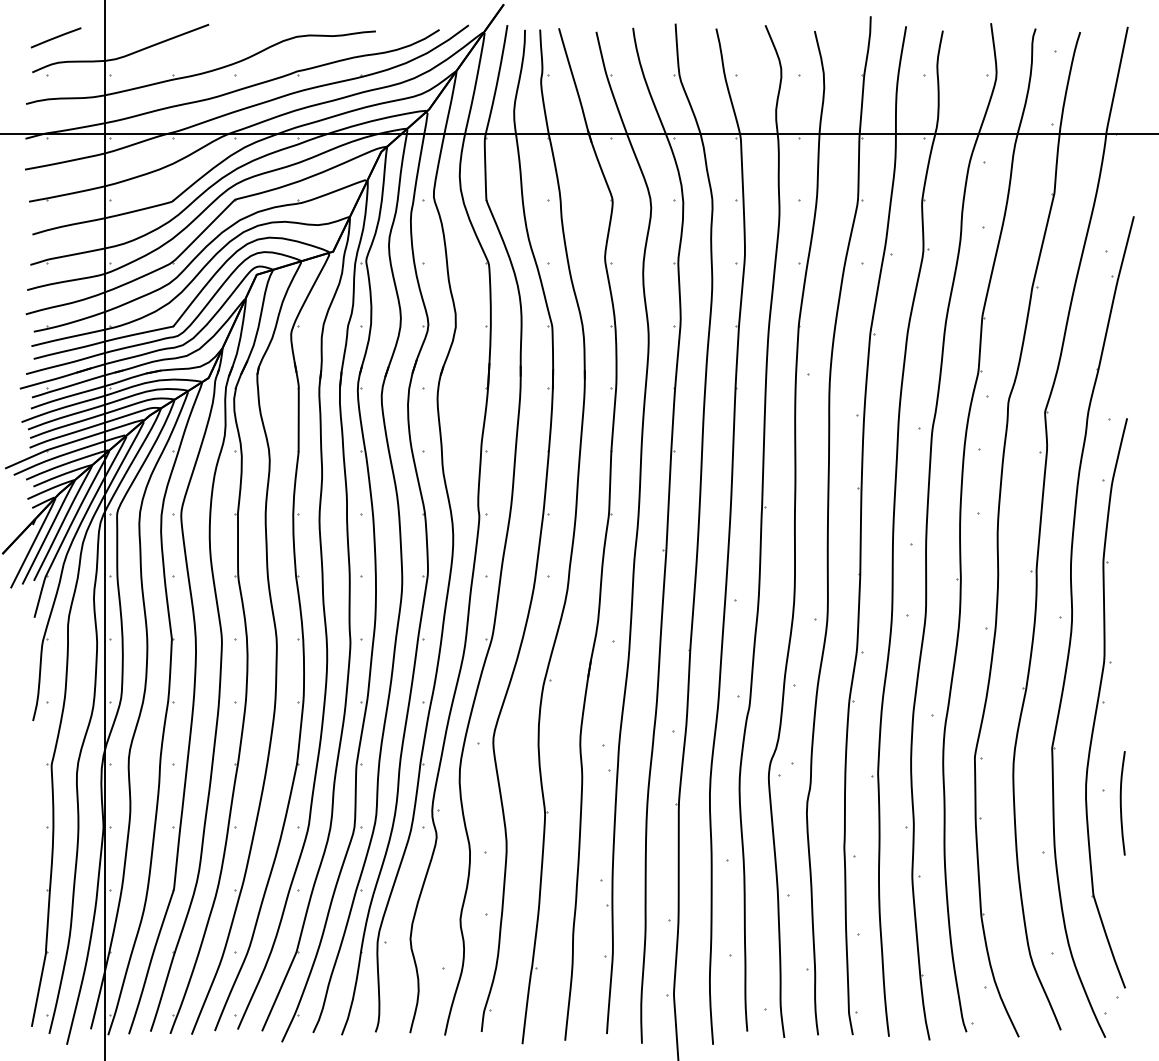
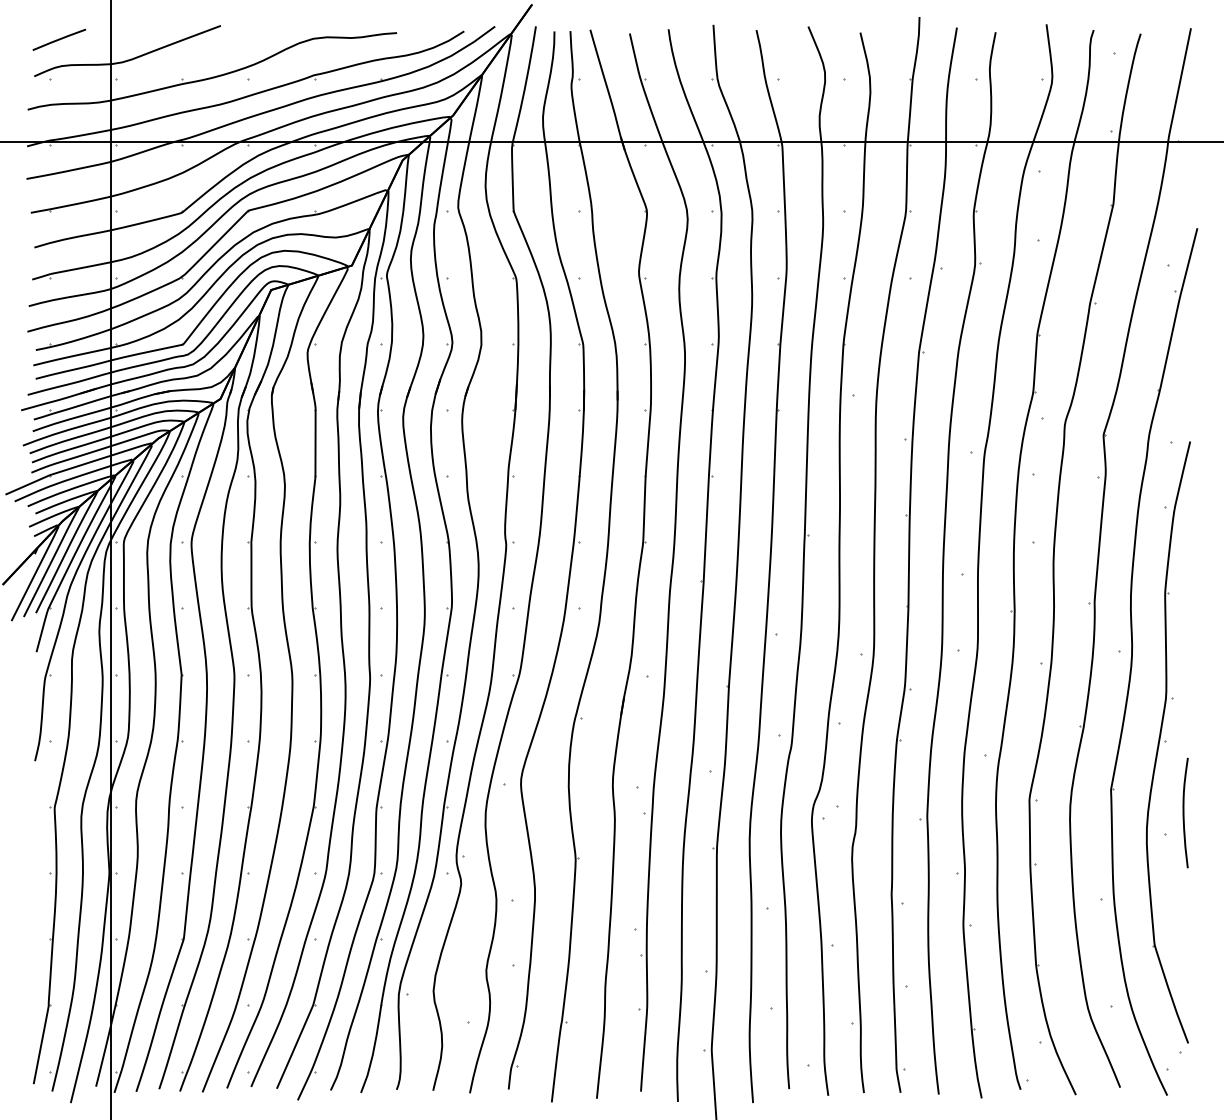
curve: (1121, 802) -> (1184, 812), moved

